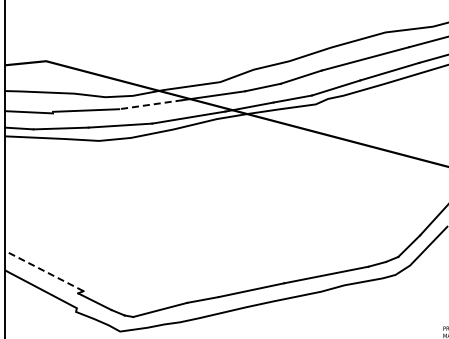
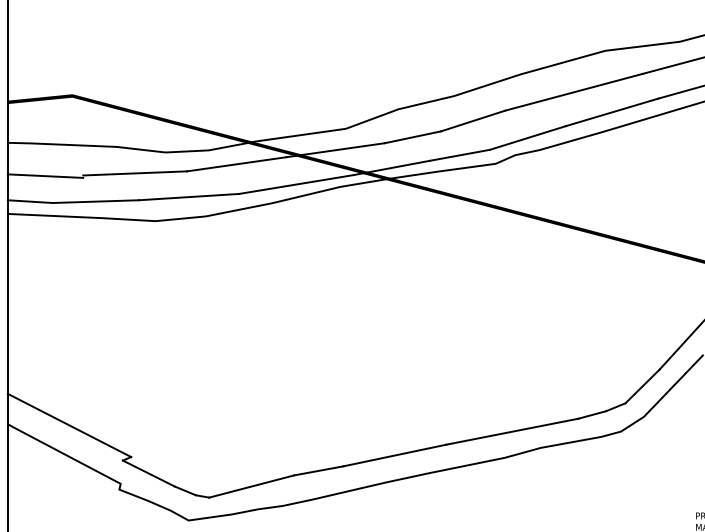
line: (150, 104) -> (236, 163), dashed -> solid
line: (43, 270) -> (68, 424), dashed -> solid

